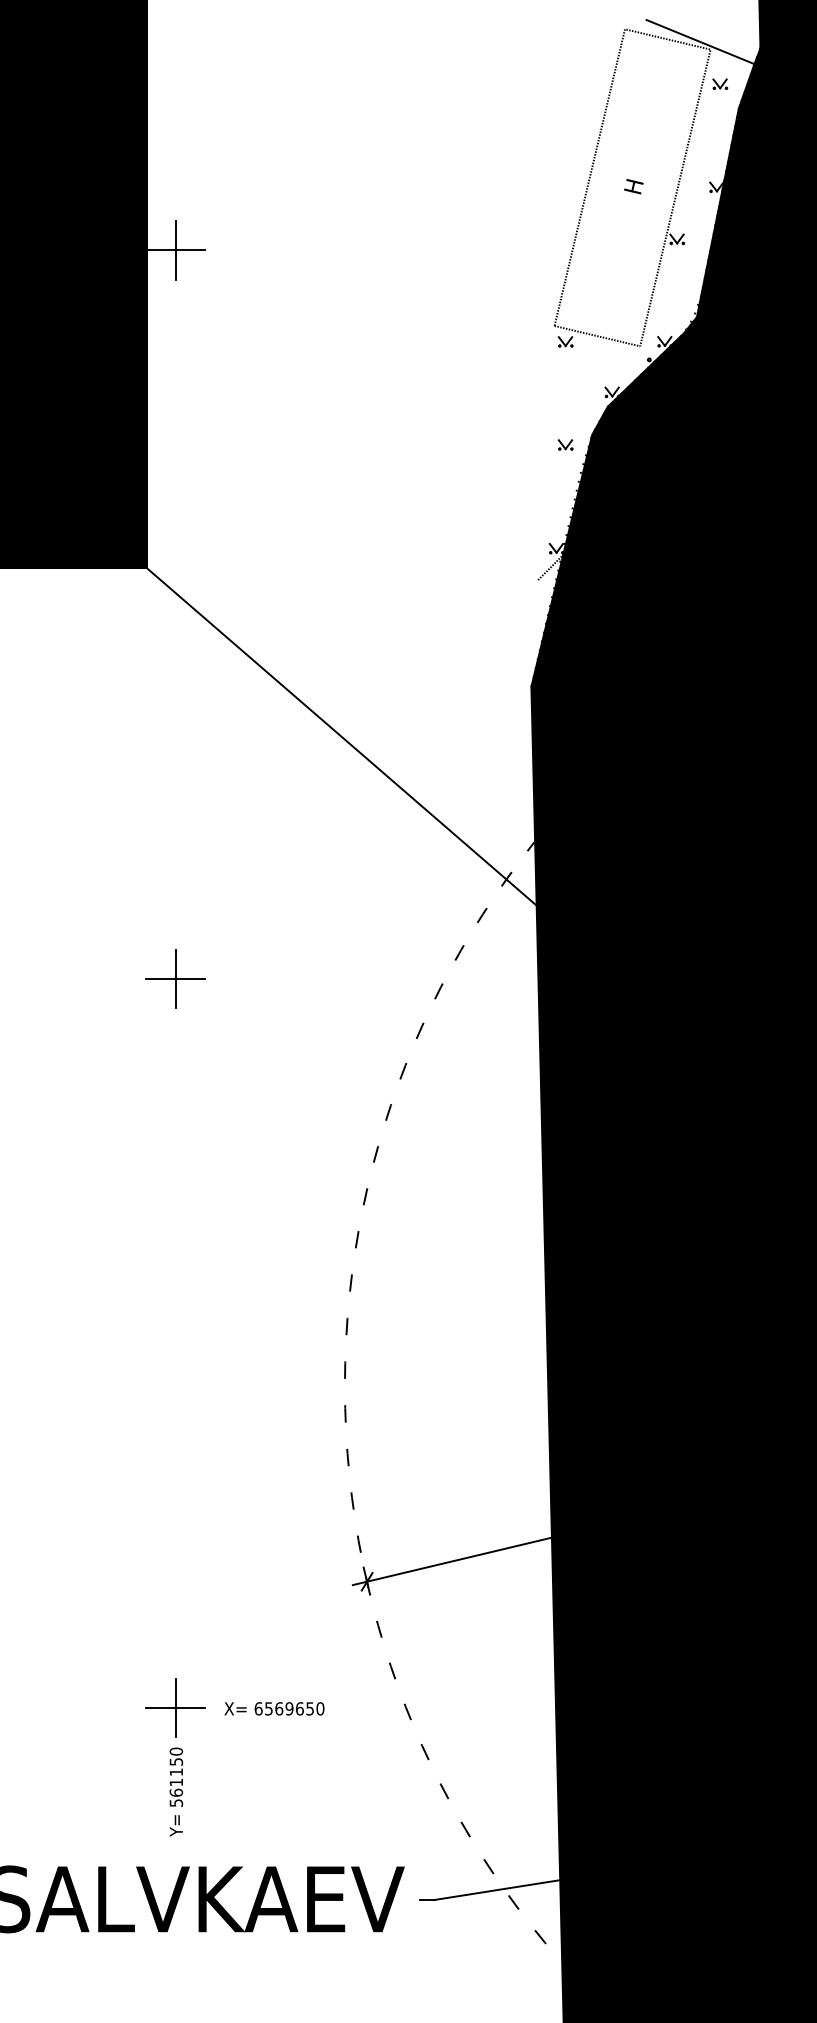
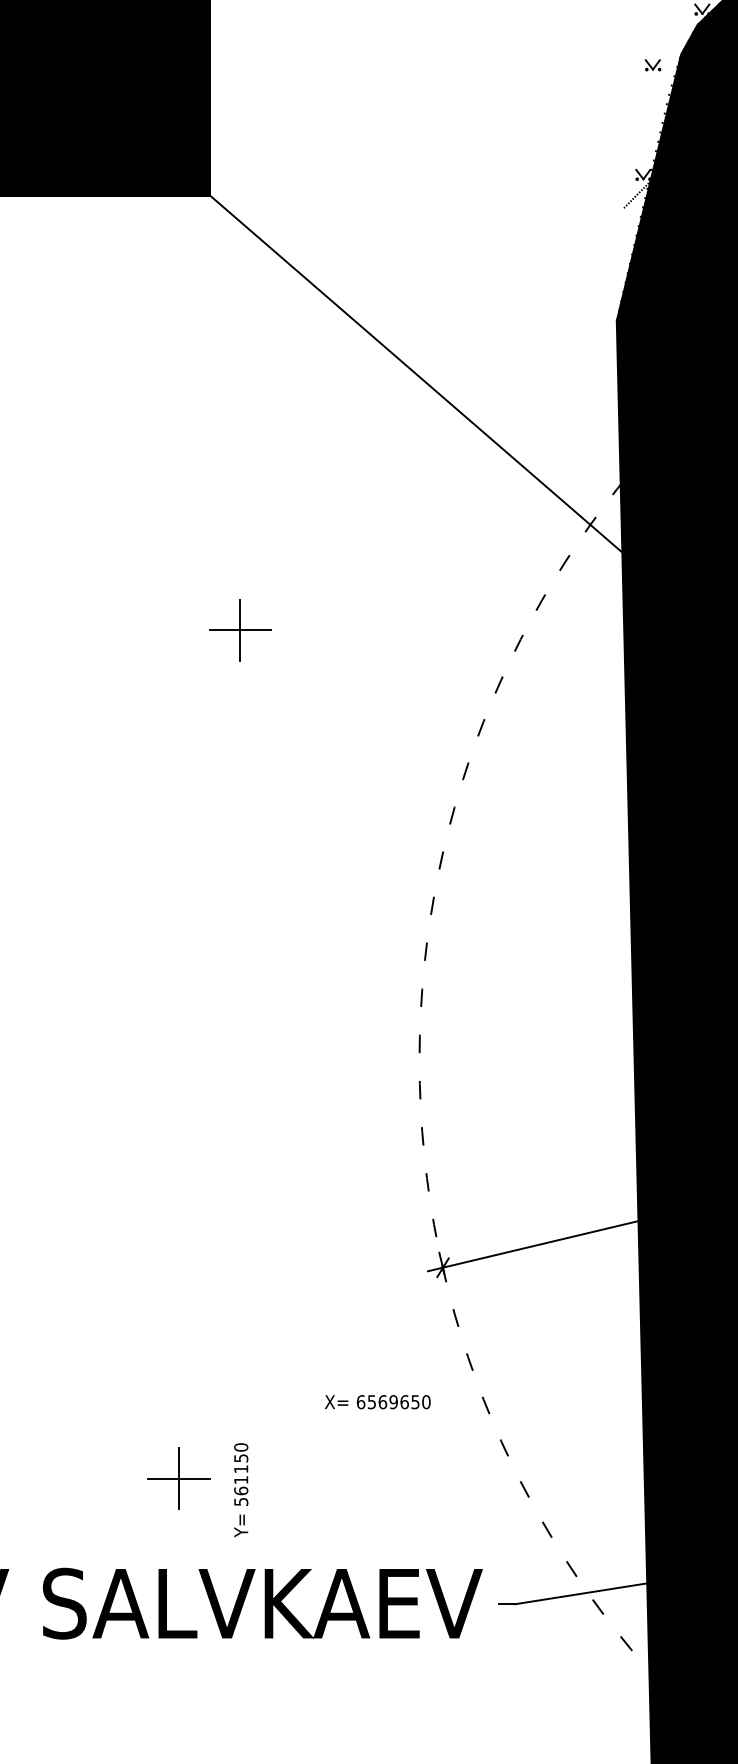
part: (175, 1707) -> (178, 1477), moved
text: (274, 1708) -> (377, 1401), moved

